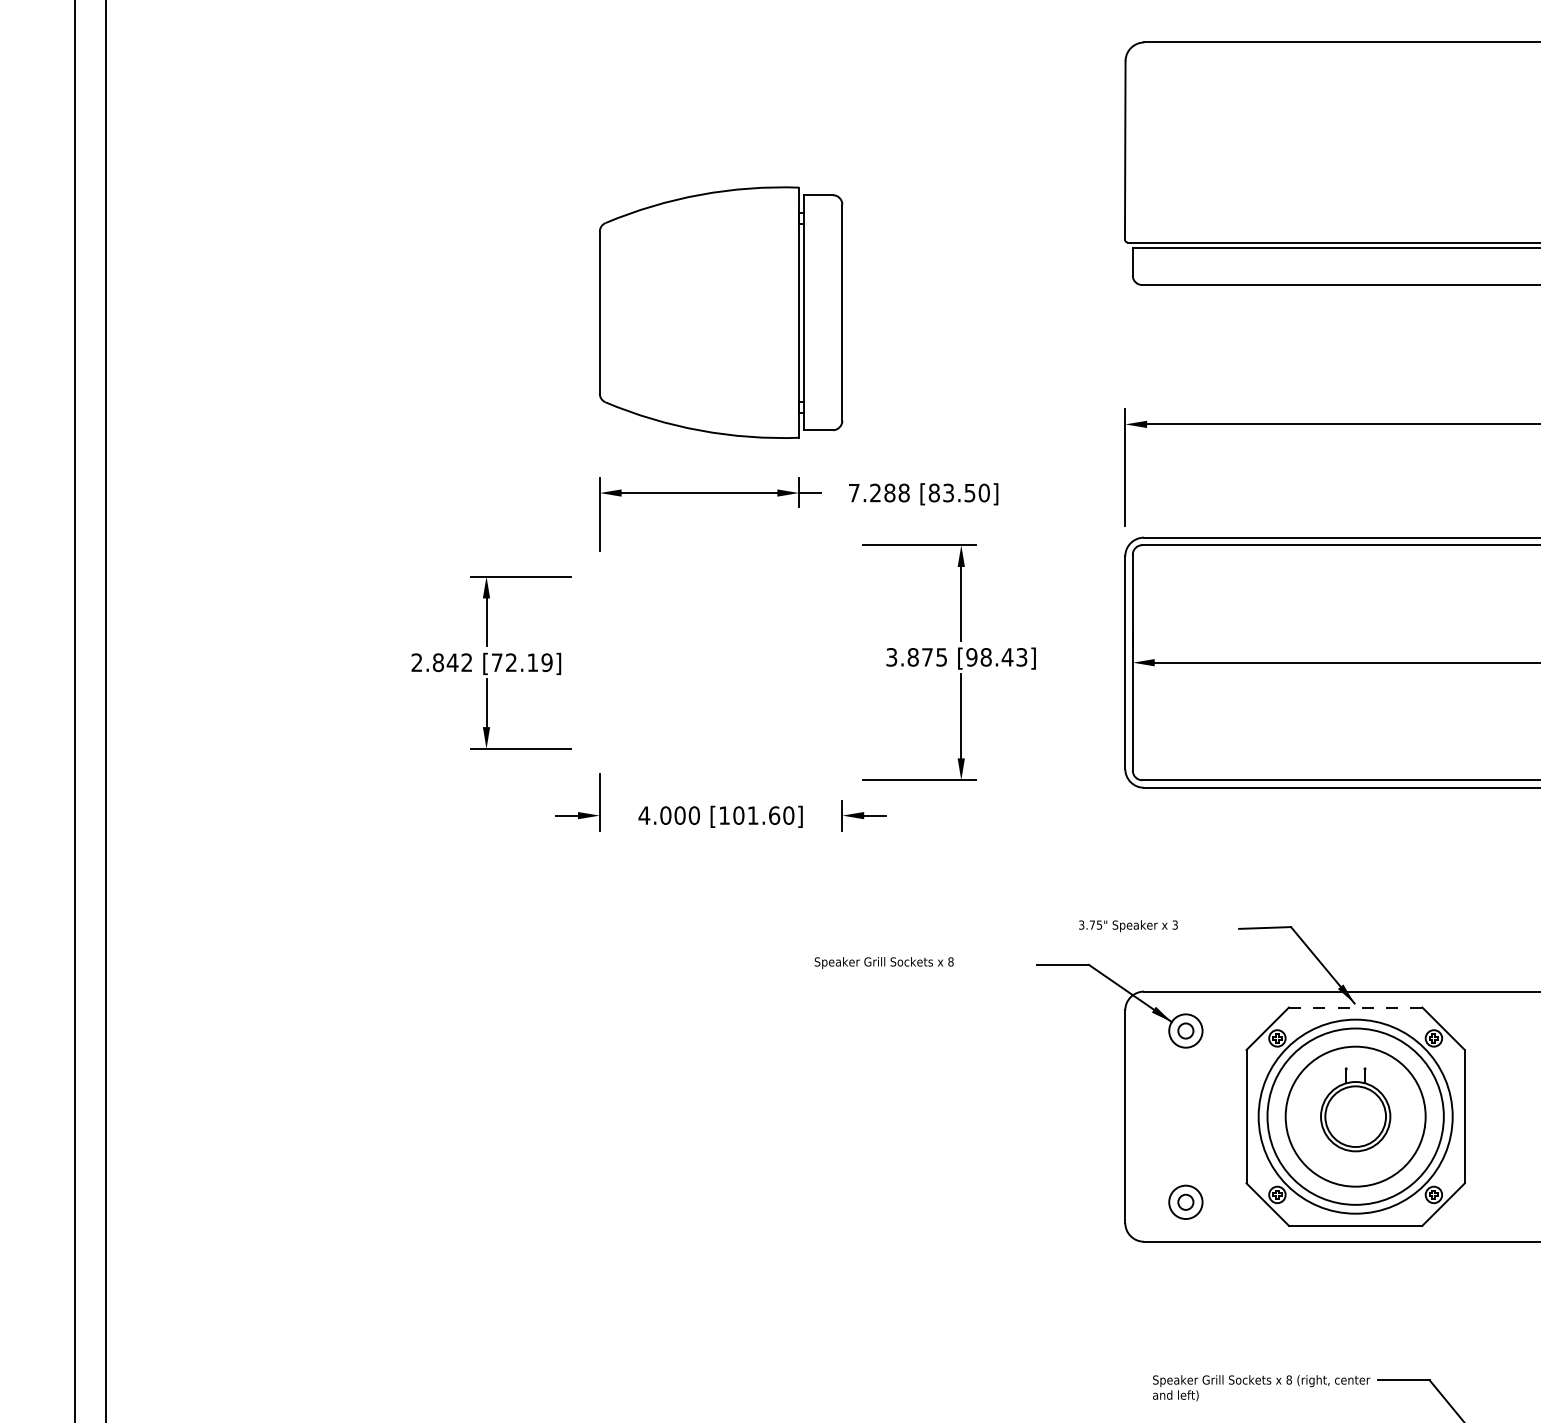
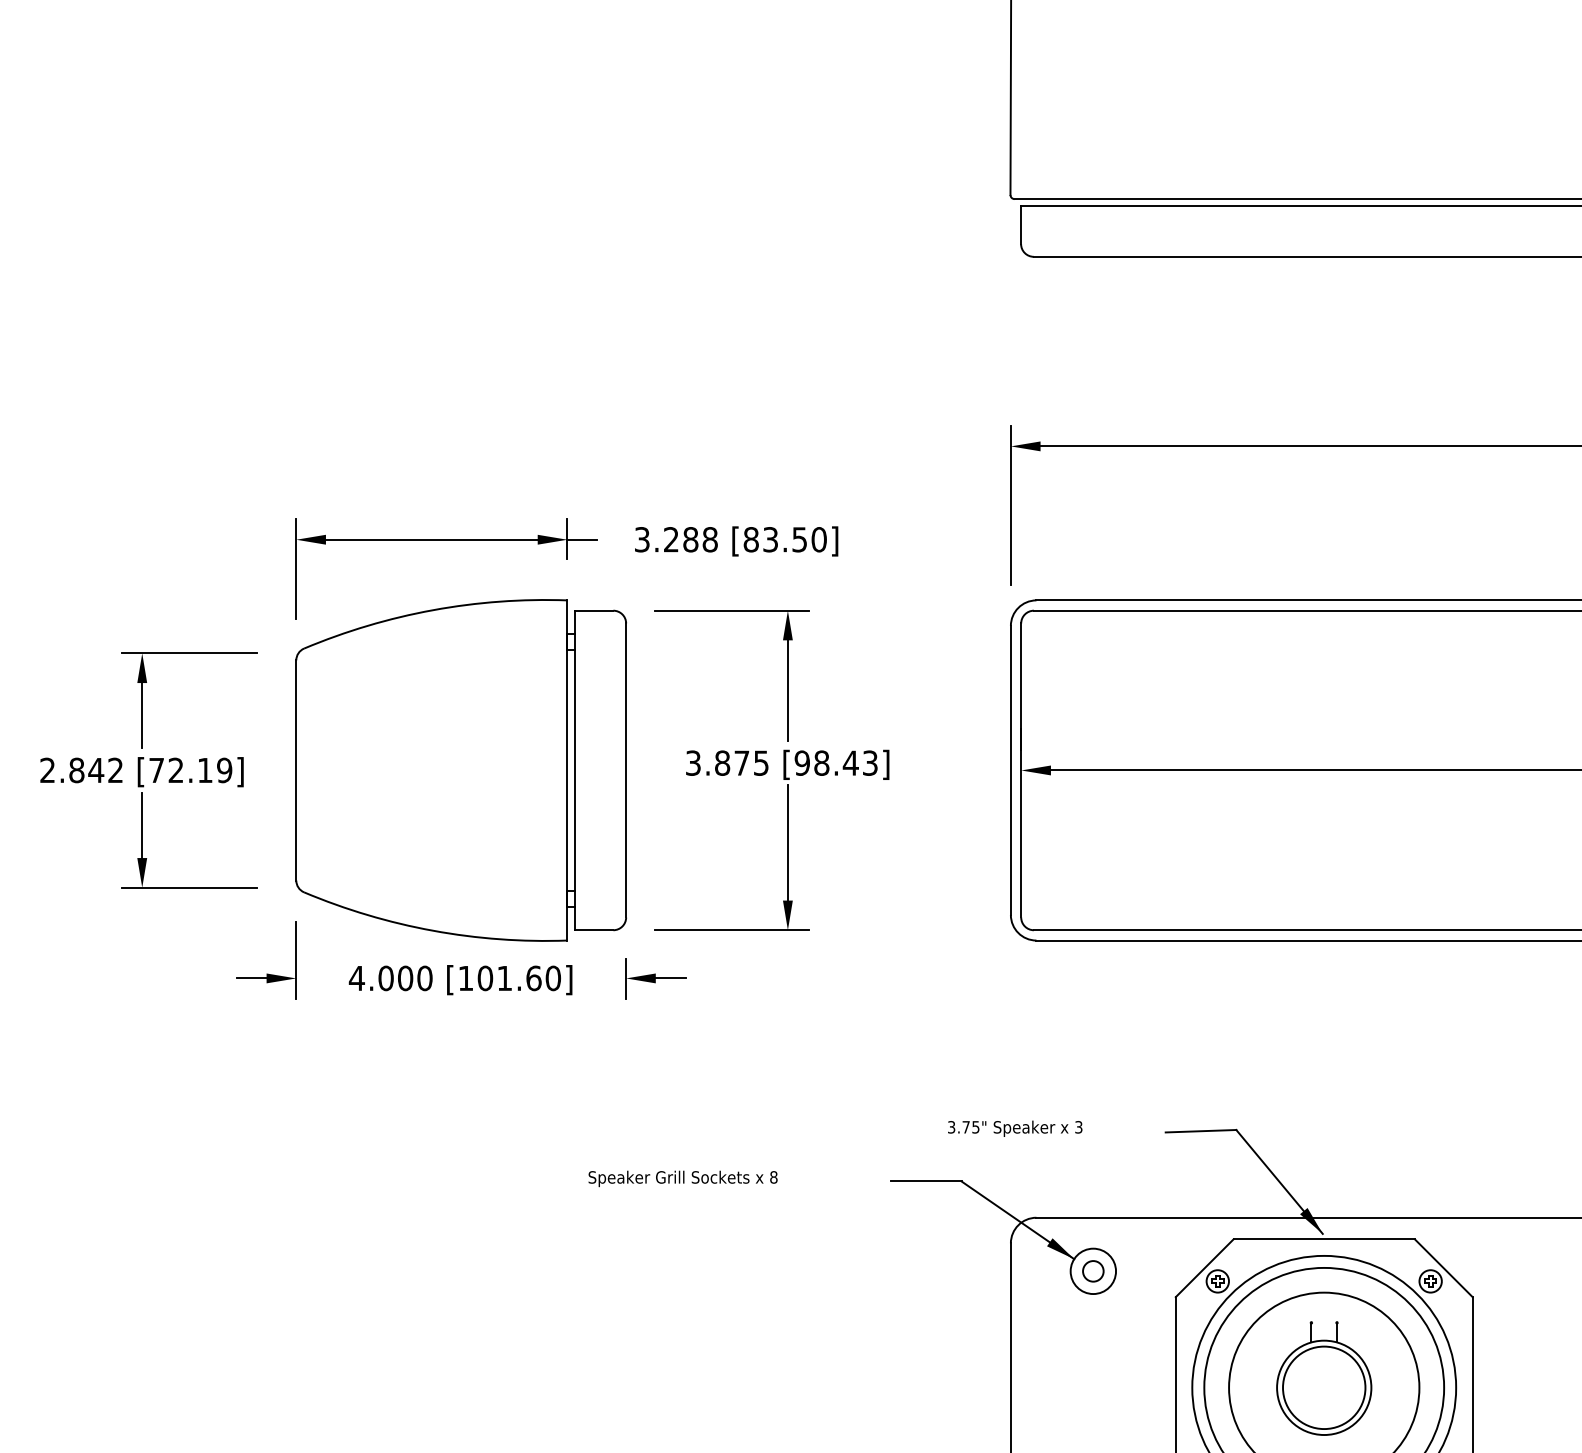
part: (721, 312) -> (461, 770), moved
text: (853, 492) -> (641, 538), 7.288 -> 3.288
line: (1355, 1007) -> (1323, 1239), dashed -> solid

